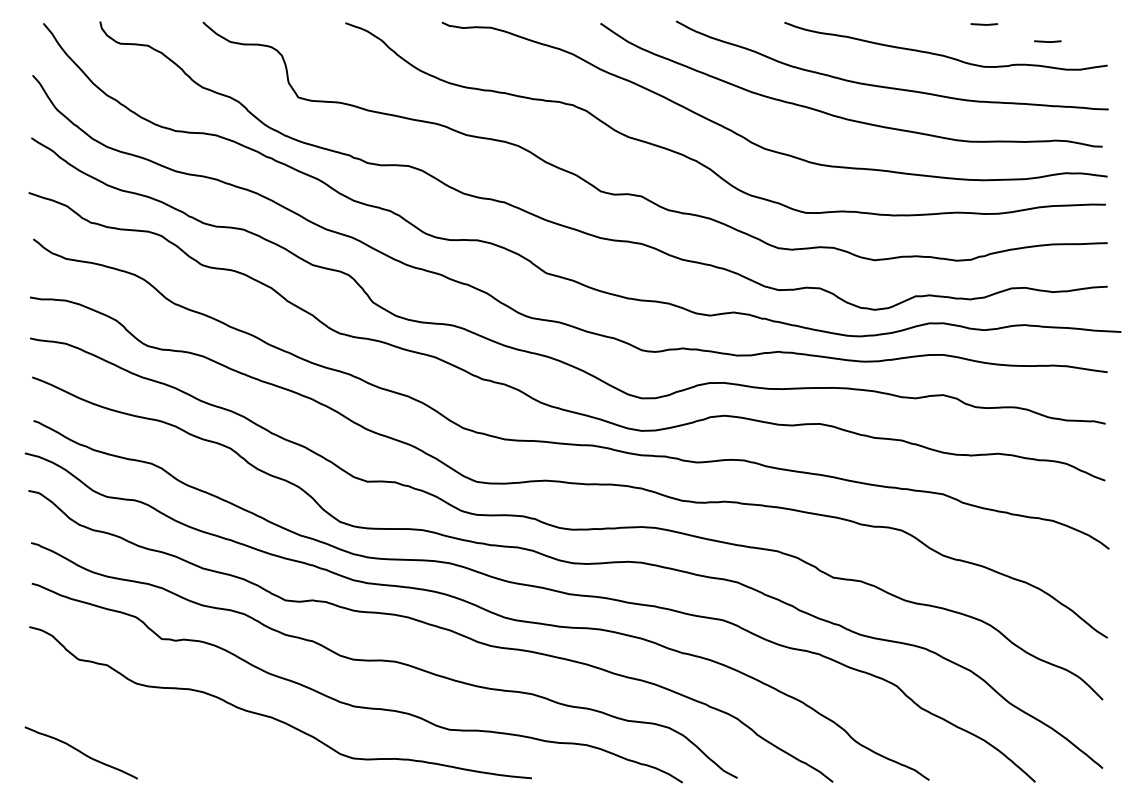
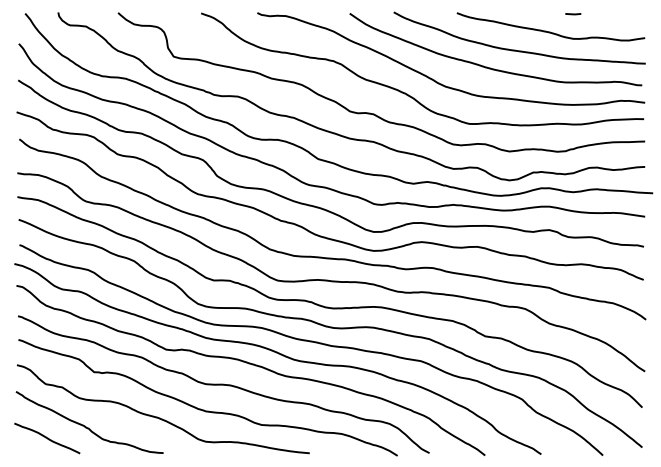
line: (1048, 42) -> (610, 24), removed
curve: (146, 730) -> (85, 425), added

